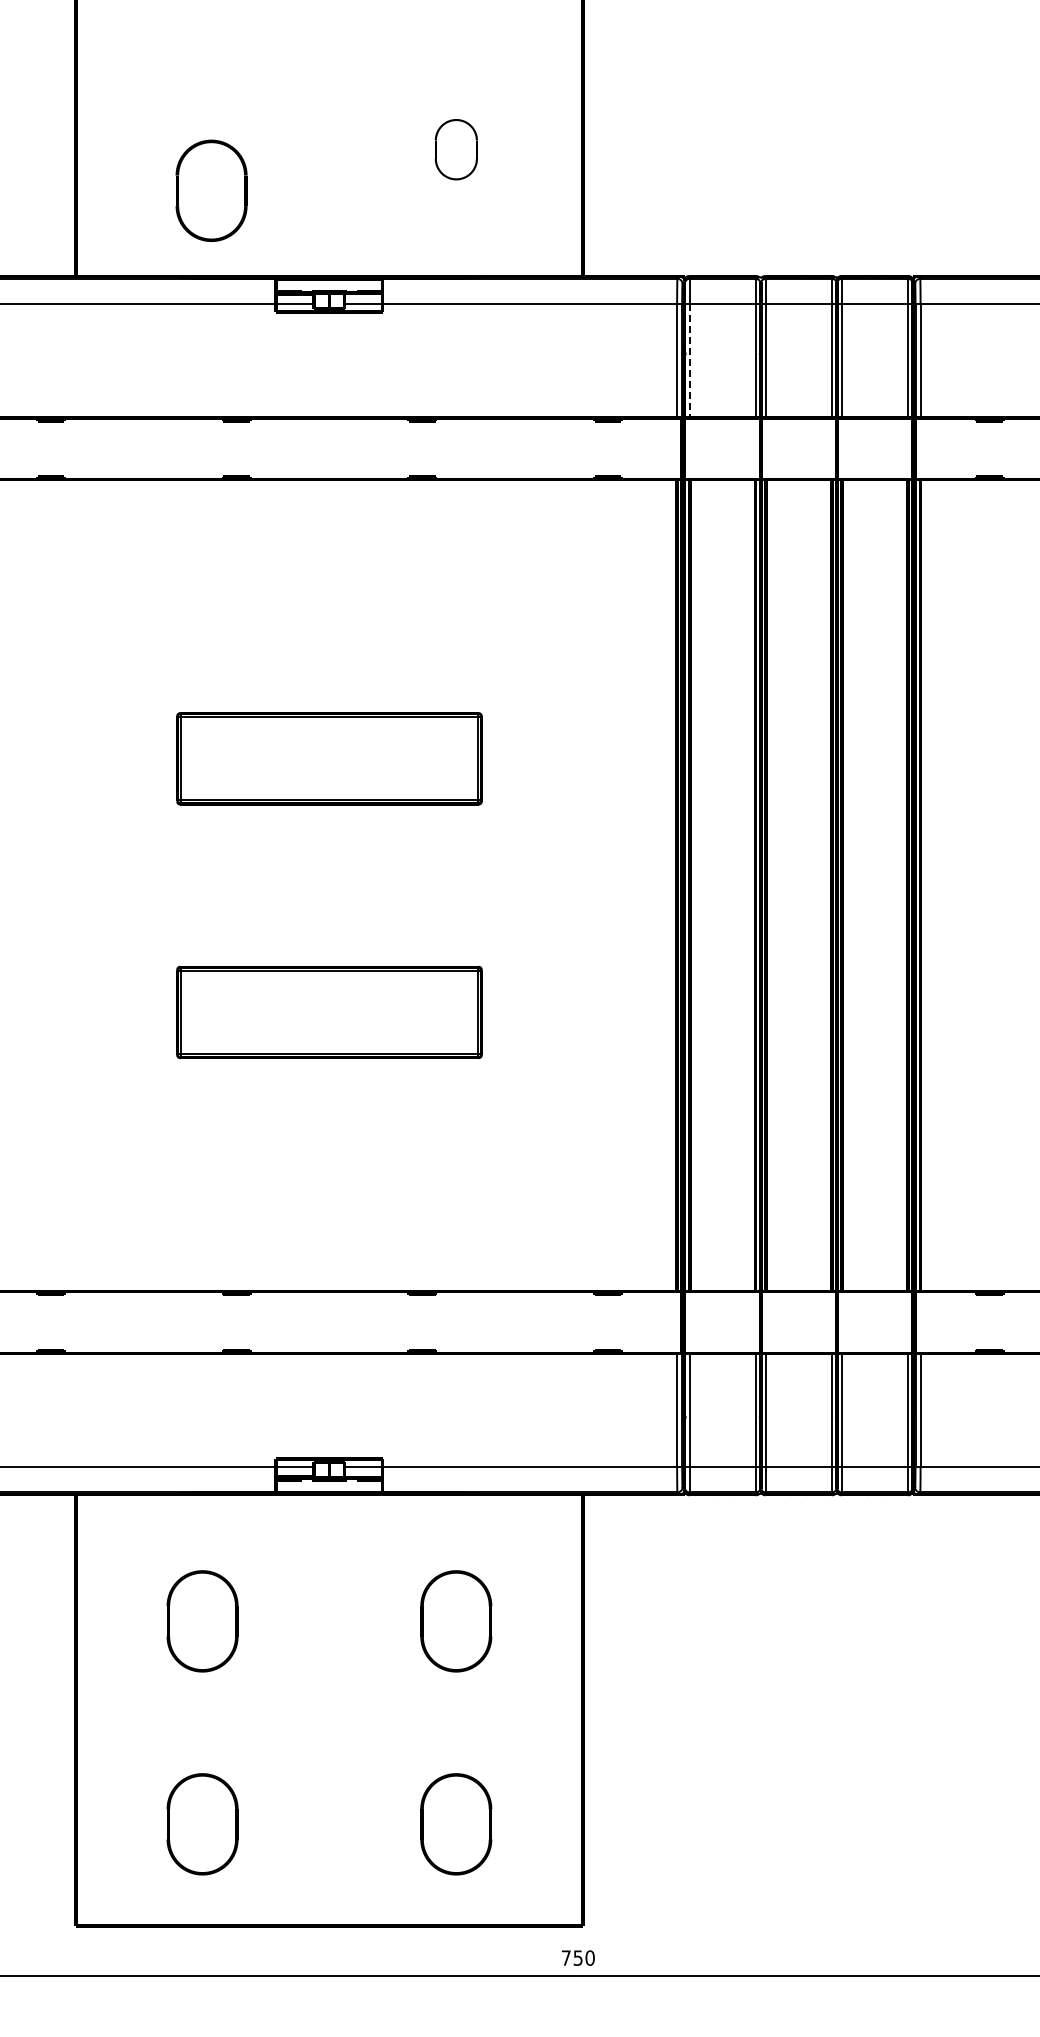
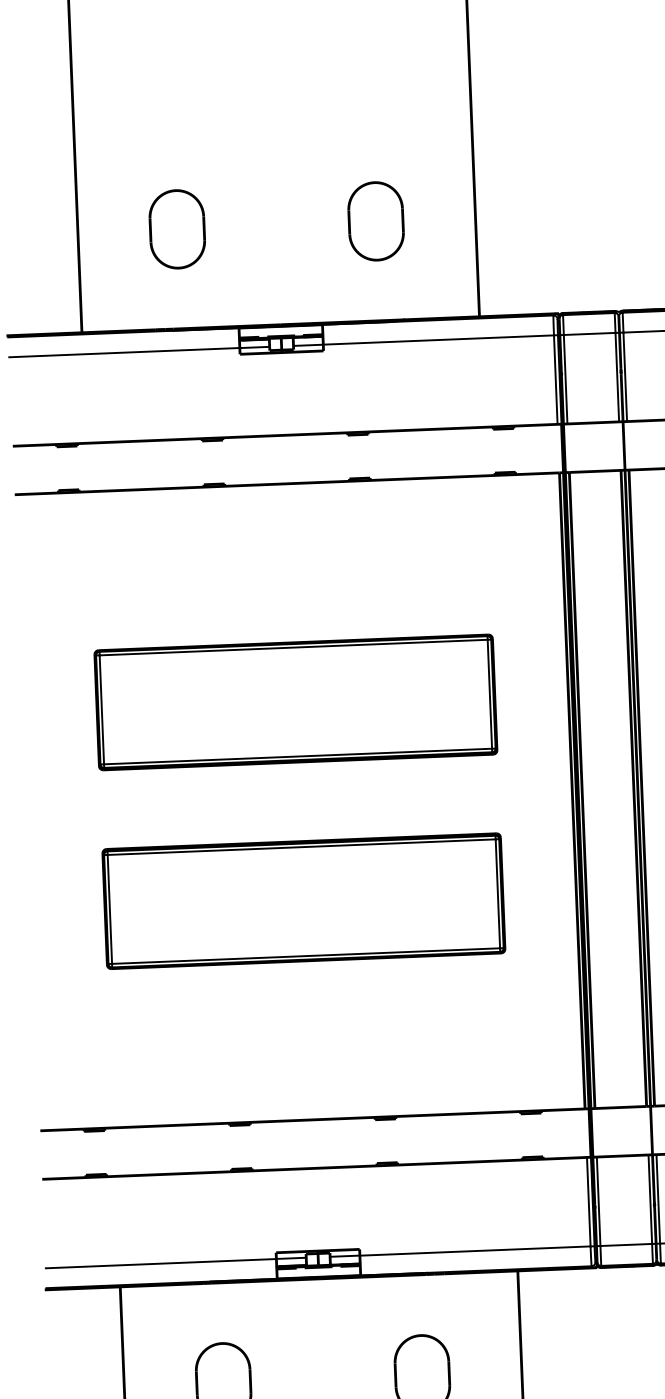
part: (456, 149) -> (376, 221), size x1.67
part: (211, 190) -> (177, 229), moved
line: (689, 361) -> (565, 379), dashed -> solid
part: (329, 758) -> (295, 702), size x1.67
part: (329, 1012) -> (303, 901), size x1.67

